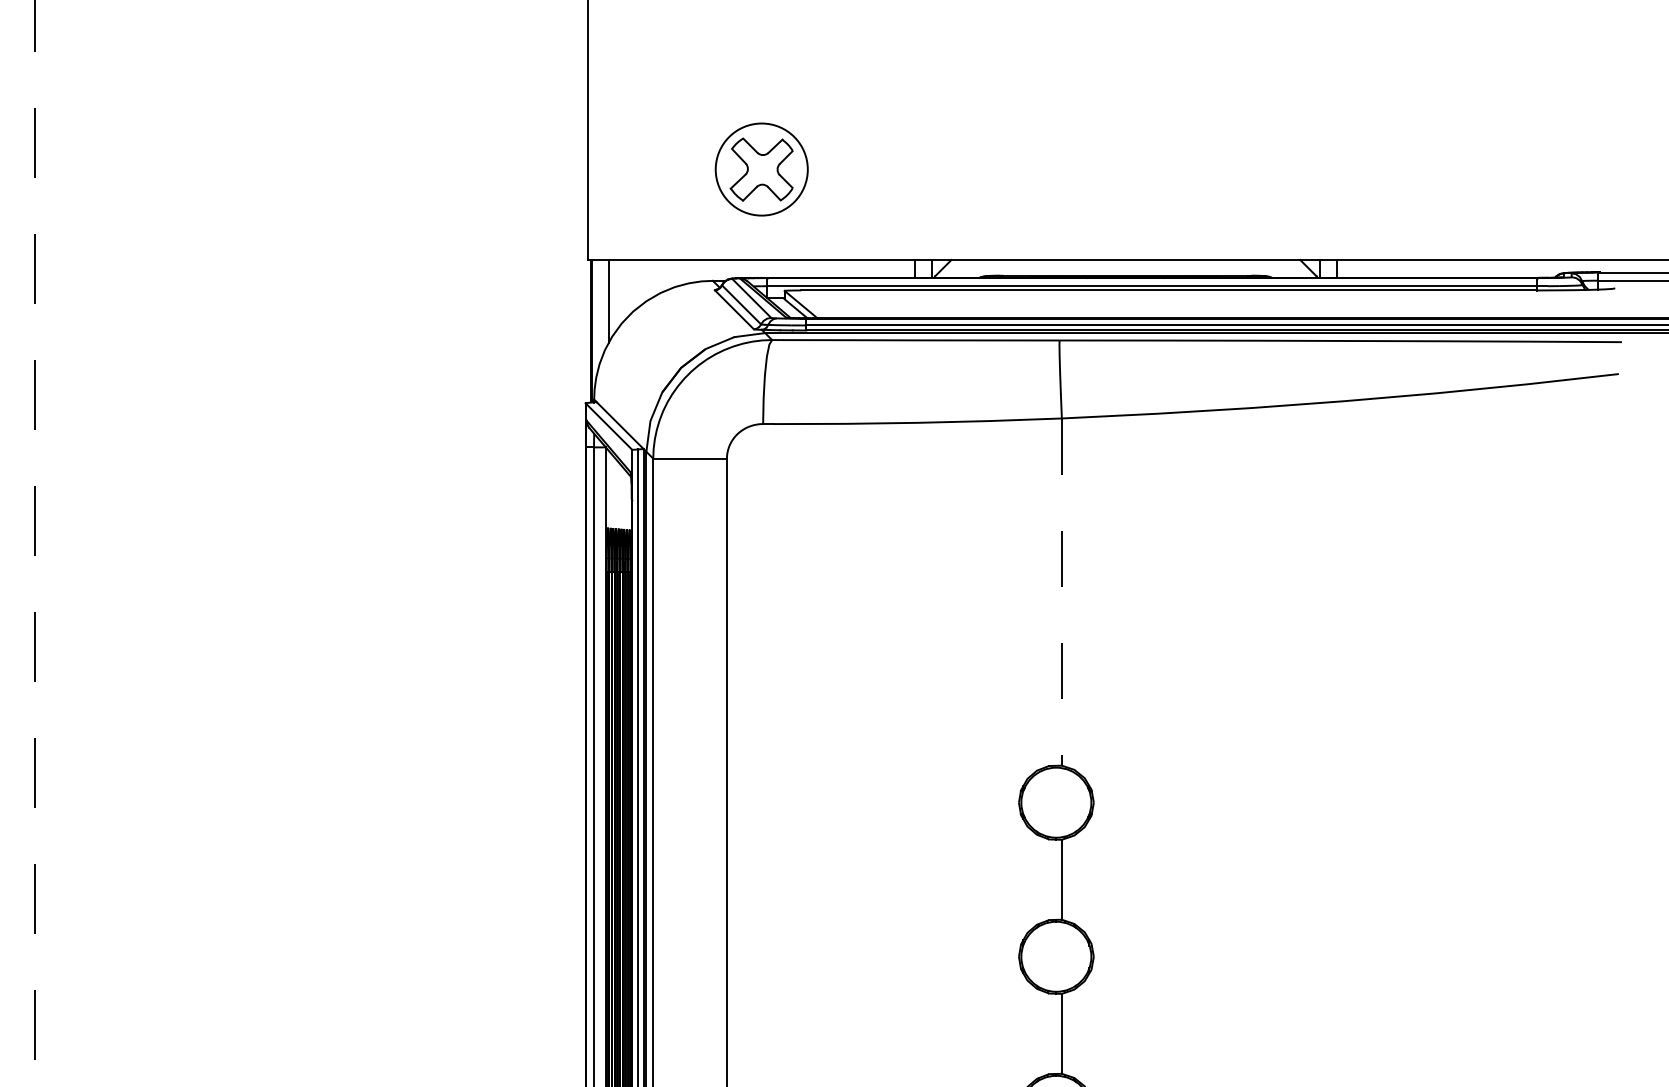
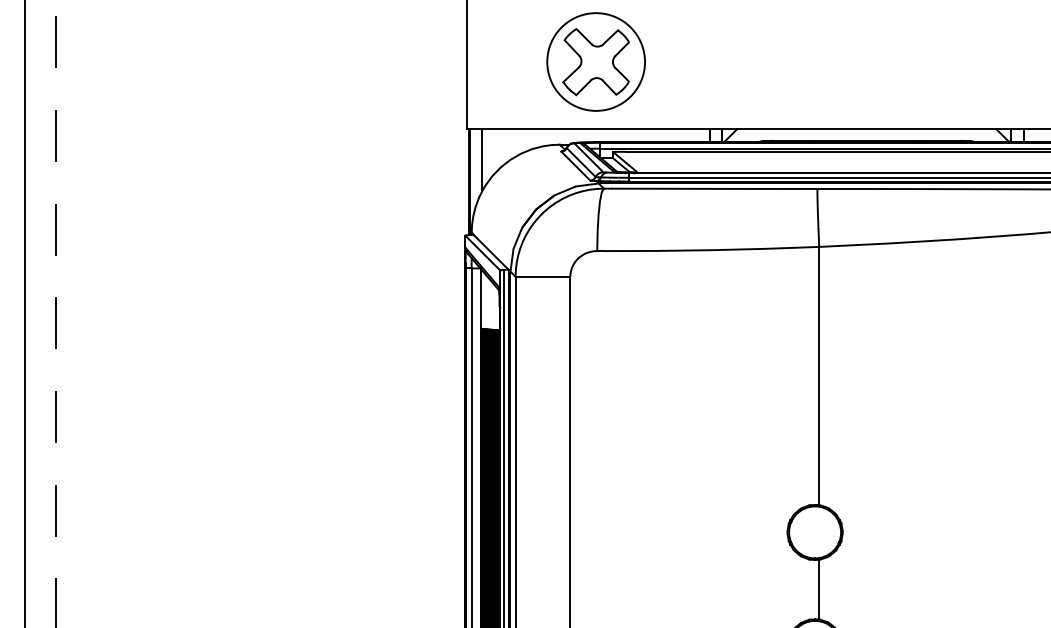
part: (761, 169) -> (596, 61), size x1.43
line: (1061, 592) -> (818, 376), dashed -> solid

